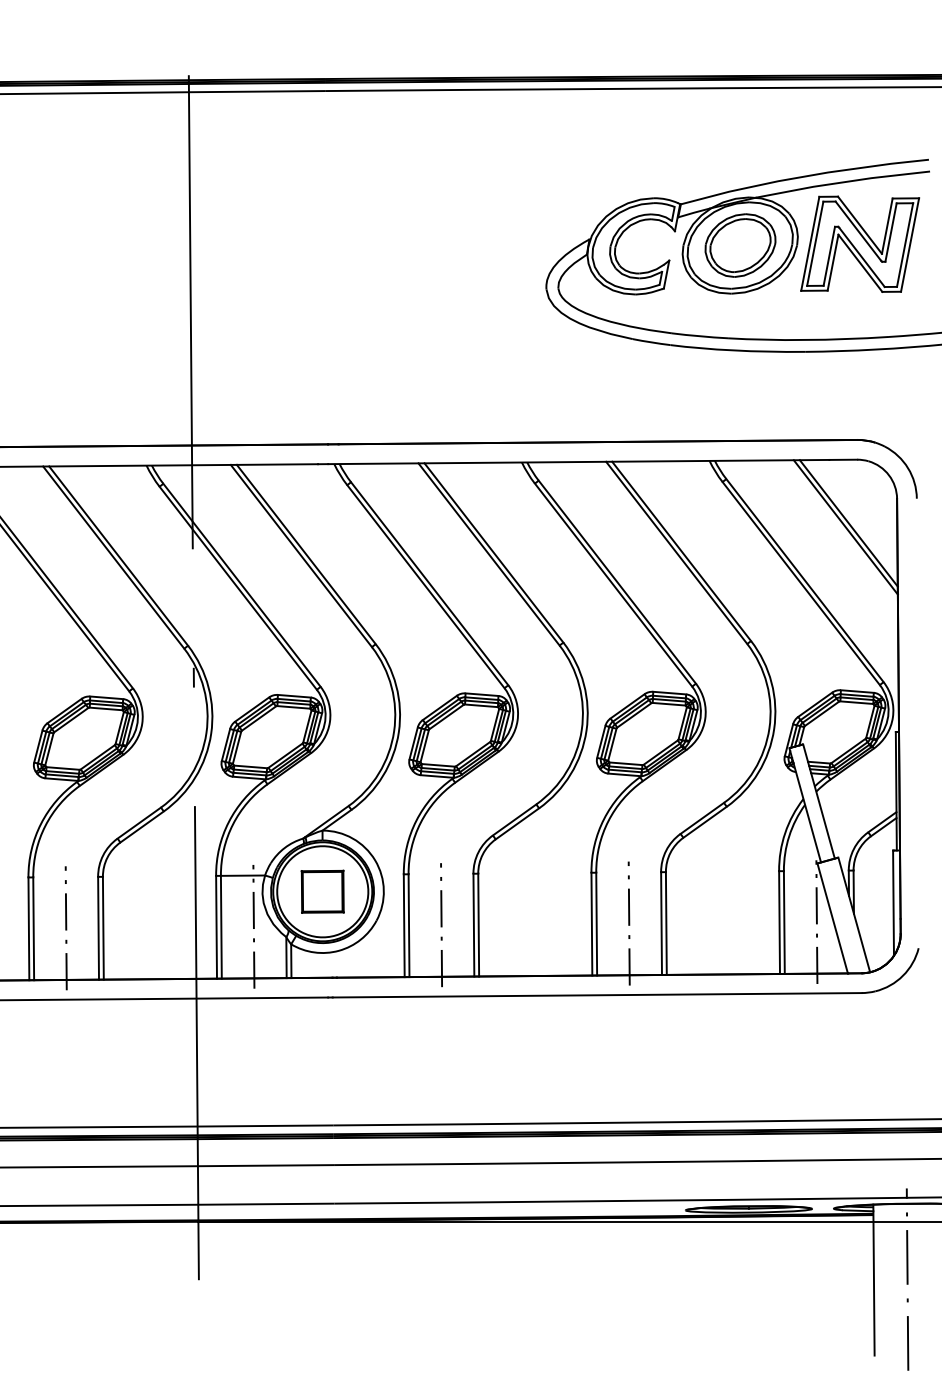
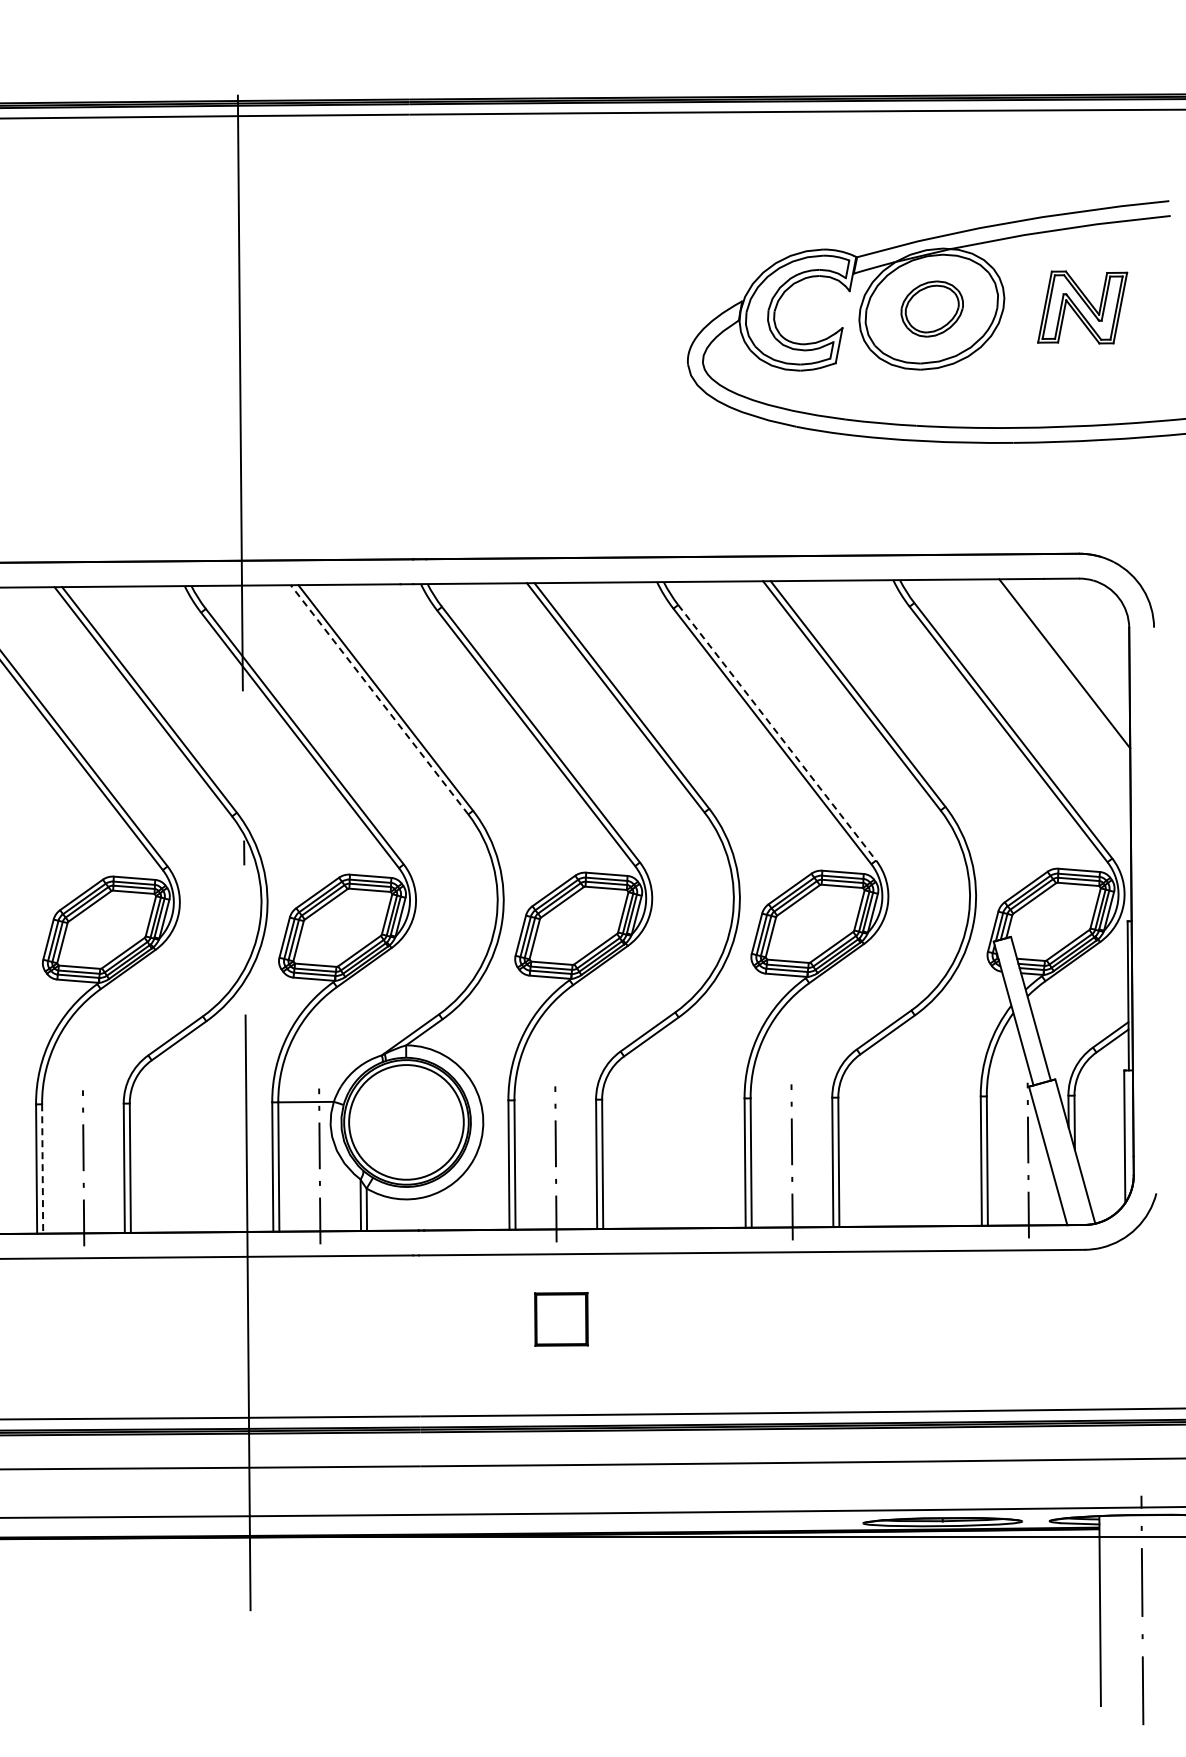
part: (859, 244) -> (1082, 307), size x0.6
part: (740, 245) -> (932, 308), size x0.7
line: (848, 523) -> (1068, 658), removed
line: (301, 555) -> (379, 699), solid -> dashed
line: (617, 581) -> (777, 732), solid -> dashed
part: (322, 891) -> (561, 1319), moved
line: (33, 929) -> (42, 1169), solid -> dashed

